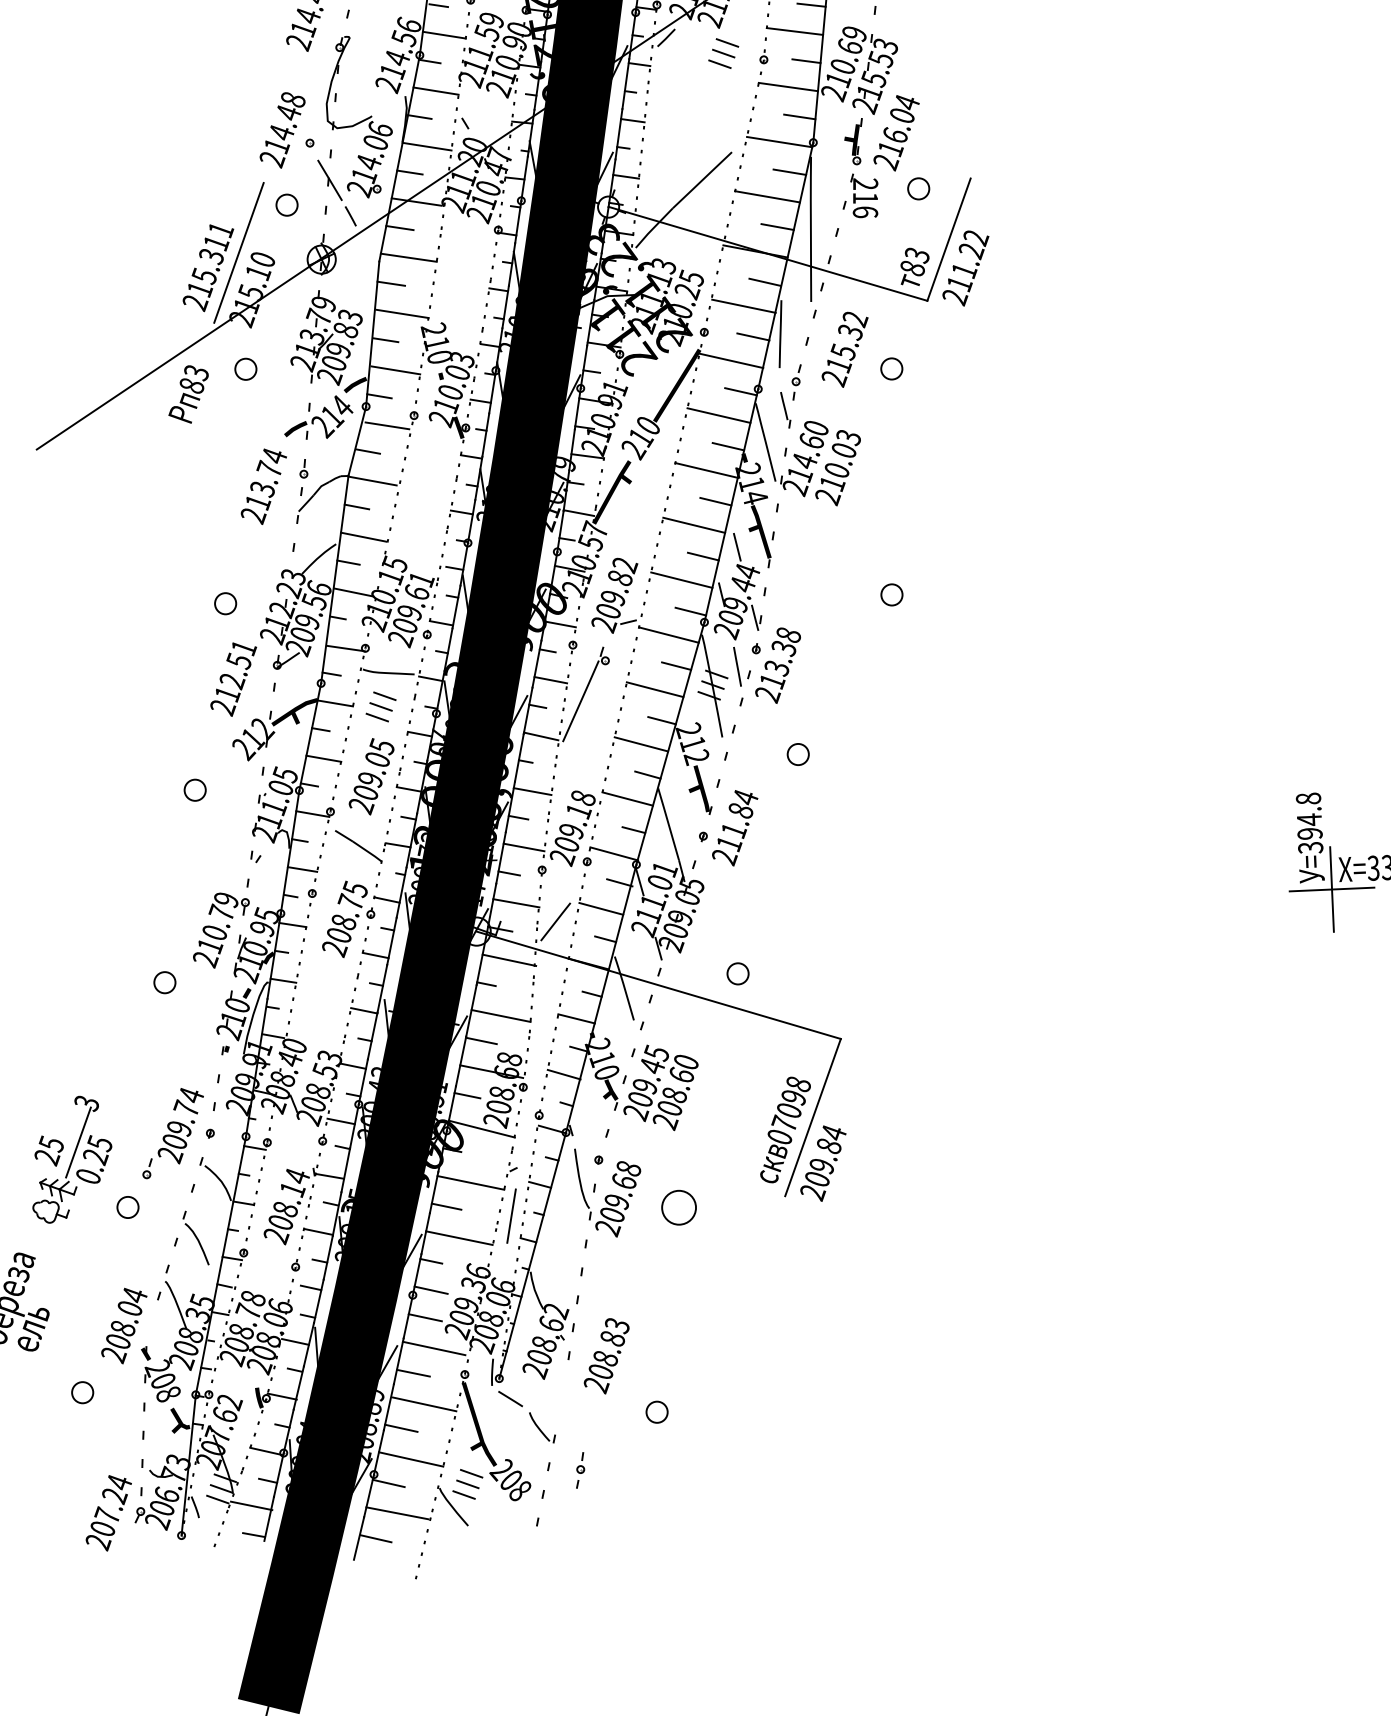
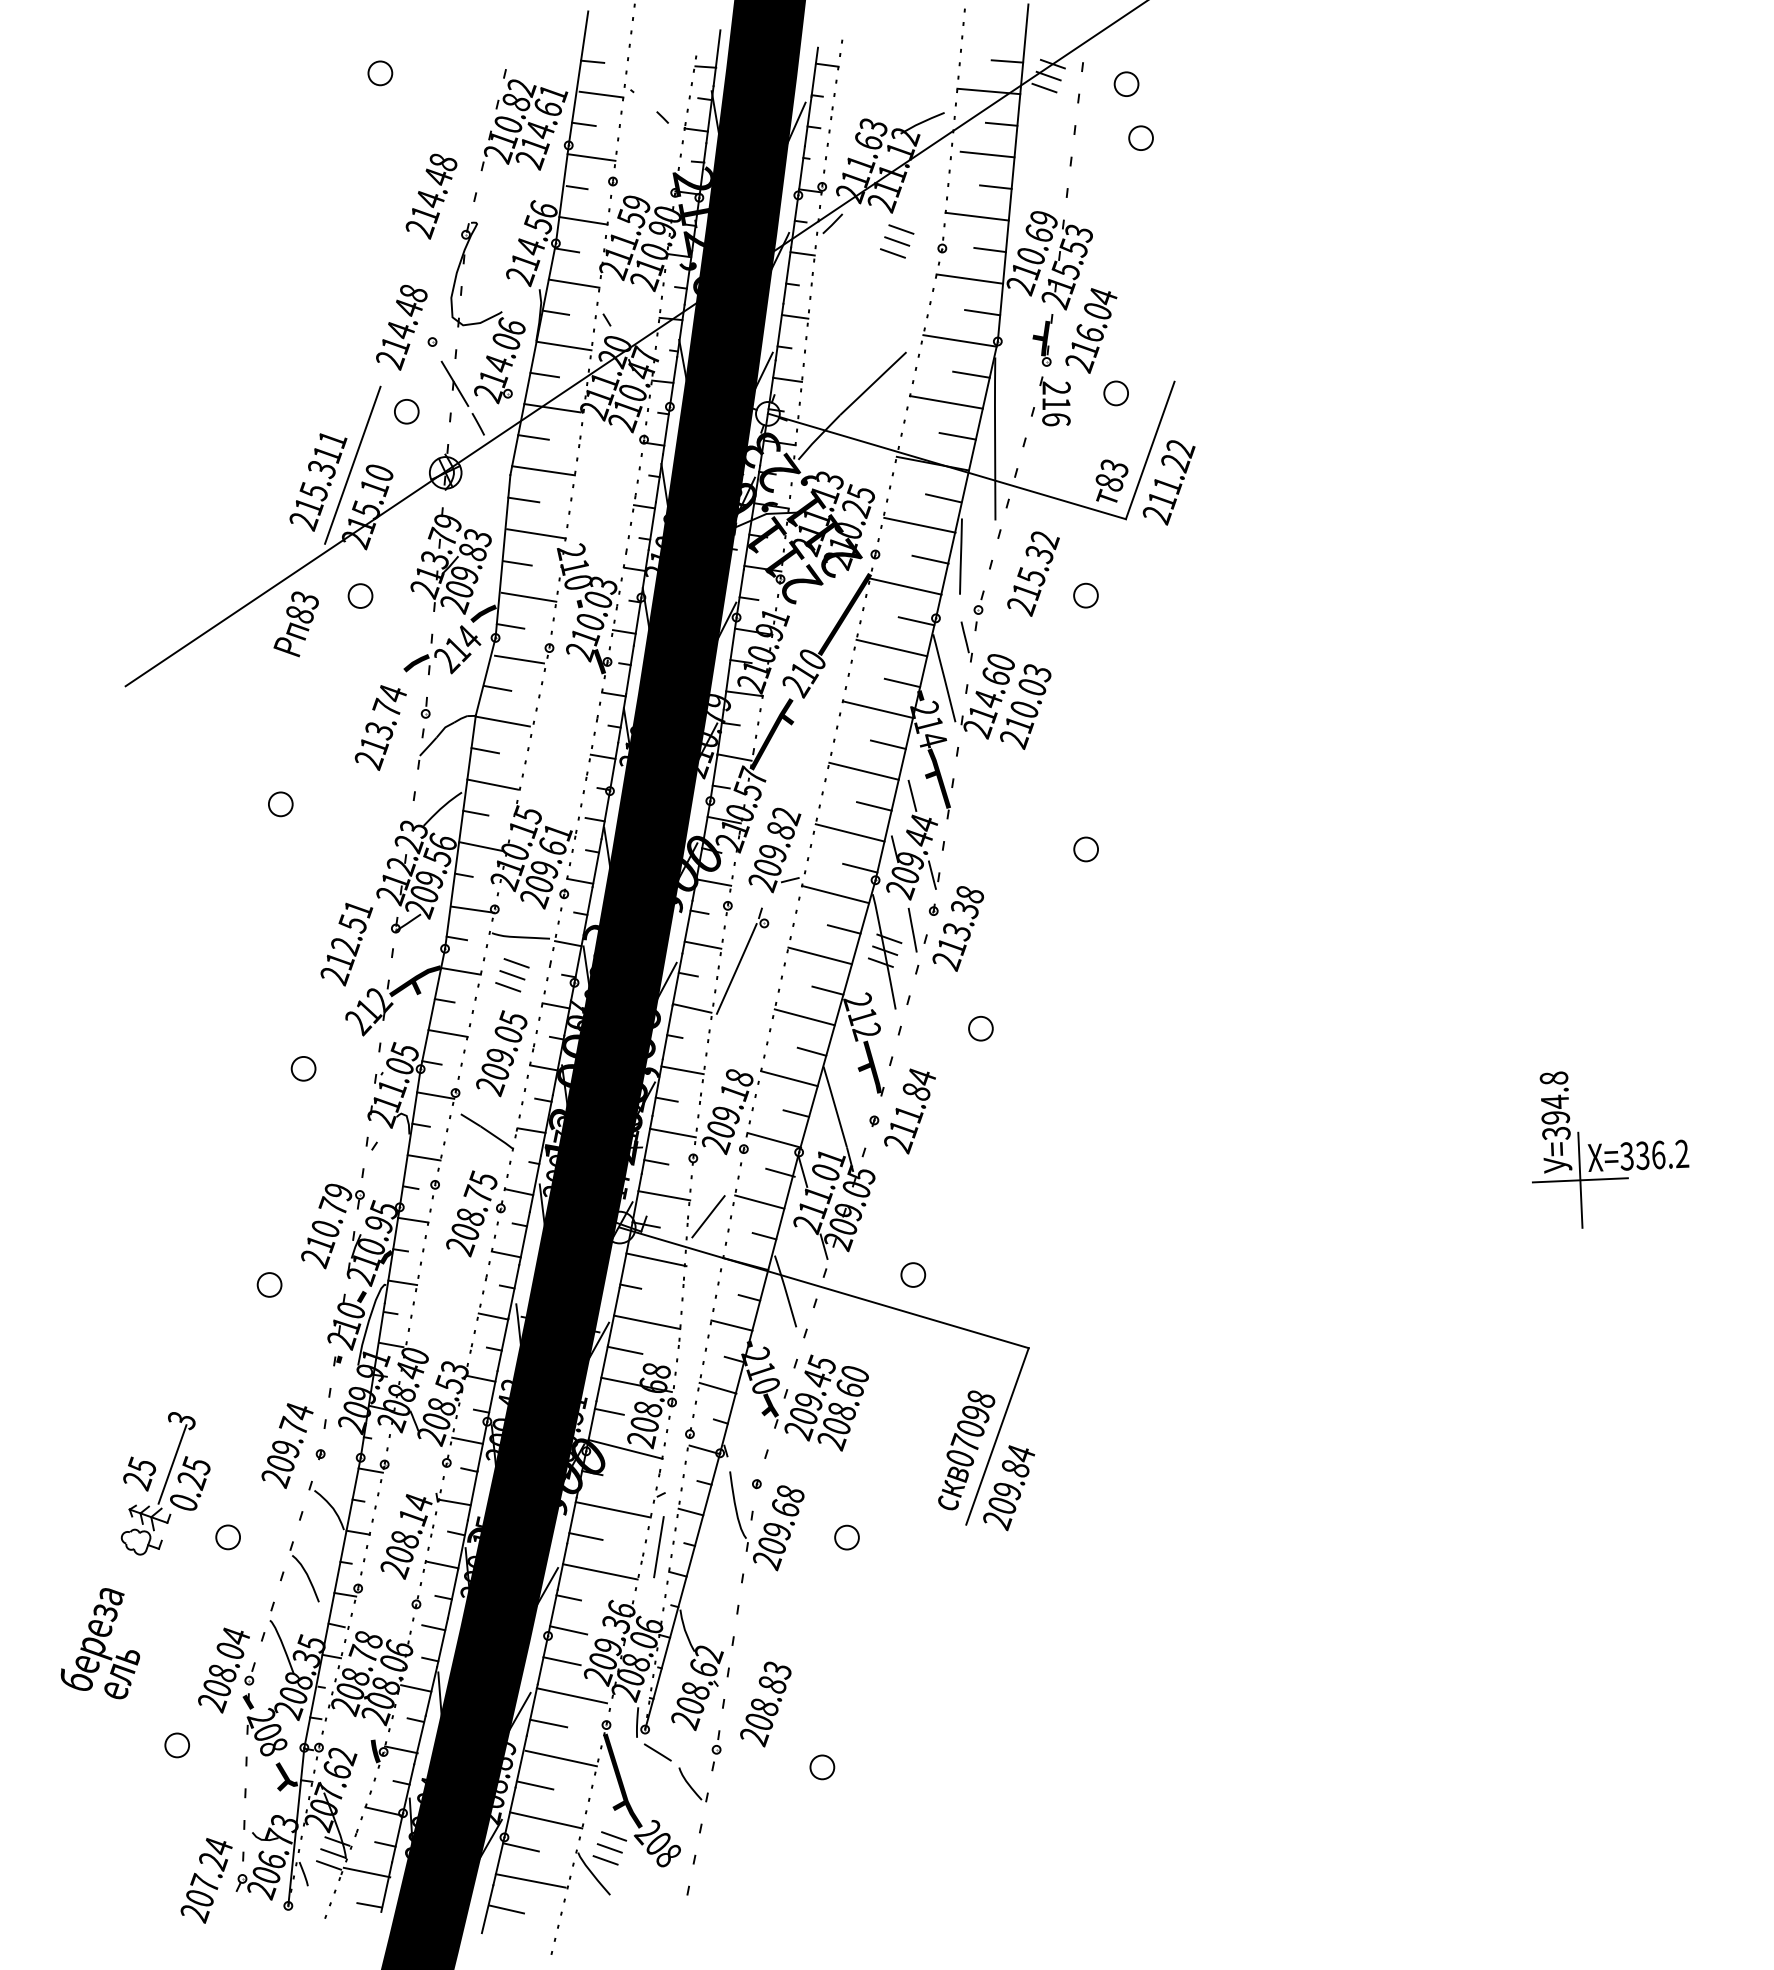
circle: (225, 603) -> (280, 804), moved
part: (147, 1168) -> (249, 1673), moved
circle: (678, 1207) -> (846, 1537), size x0.62
part: (580, 1470) -> (716, 1750), moved

